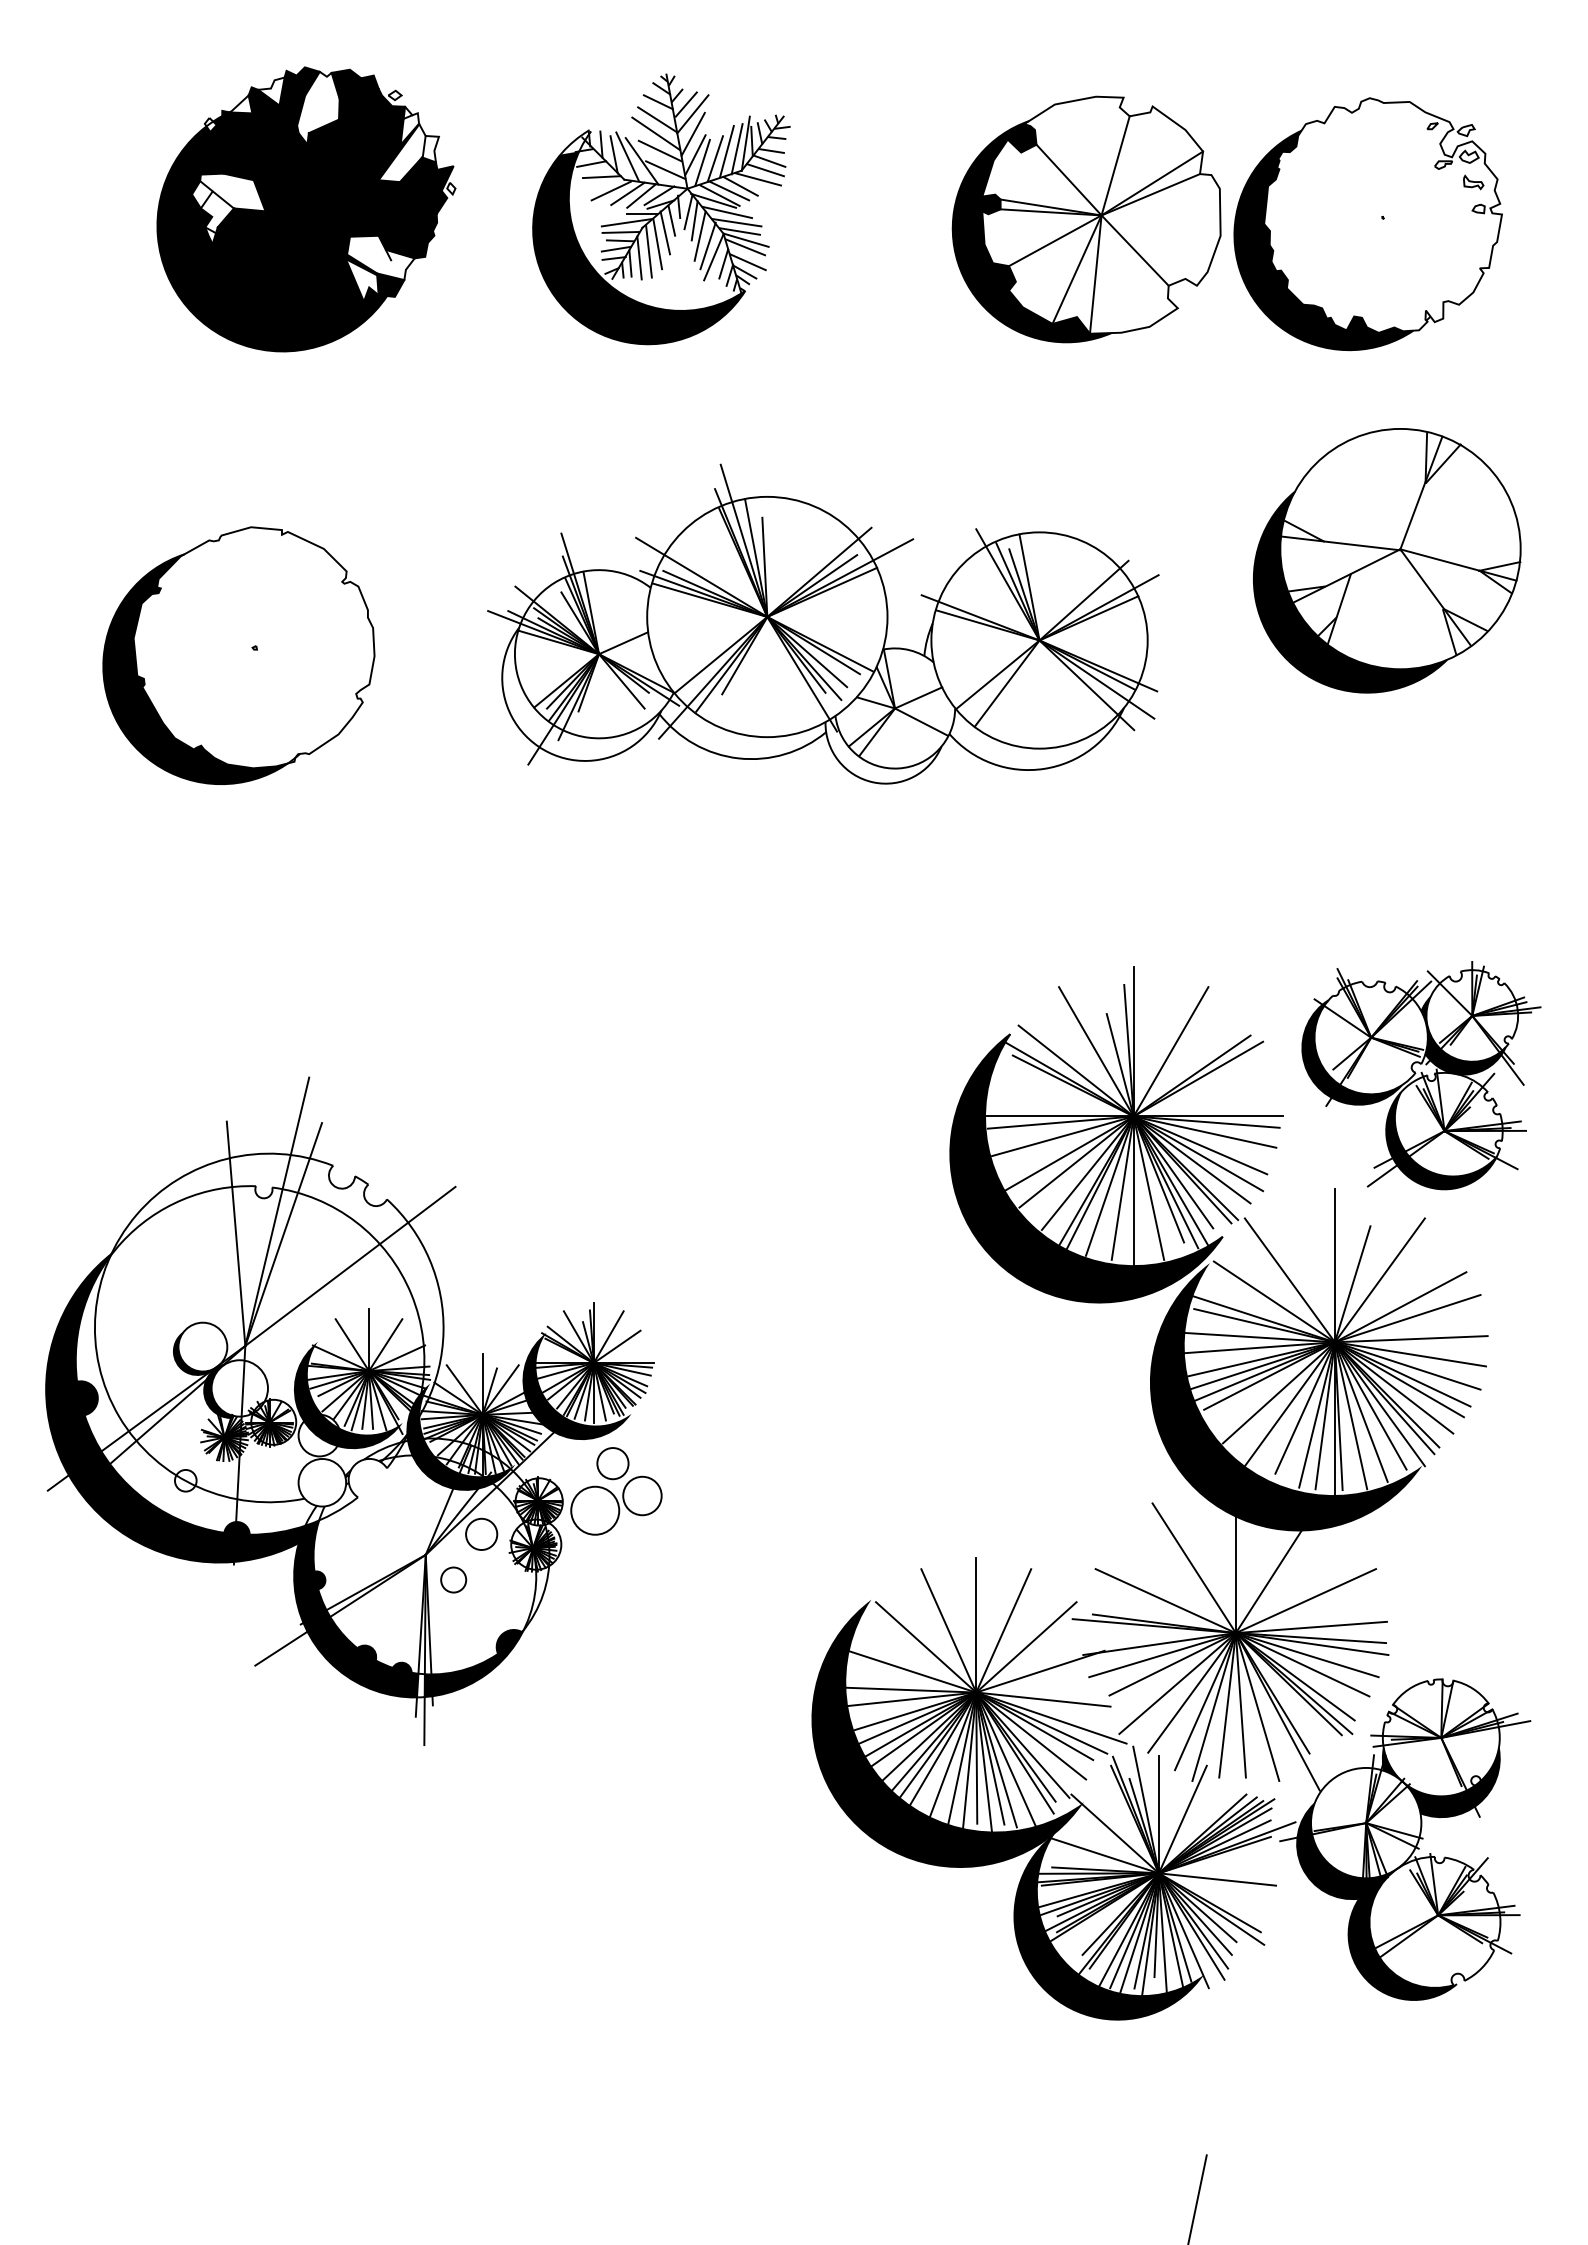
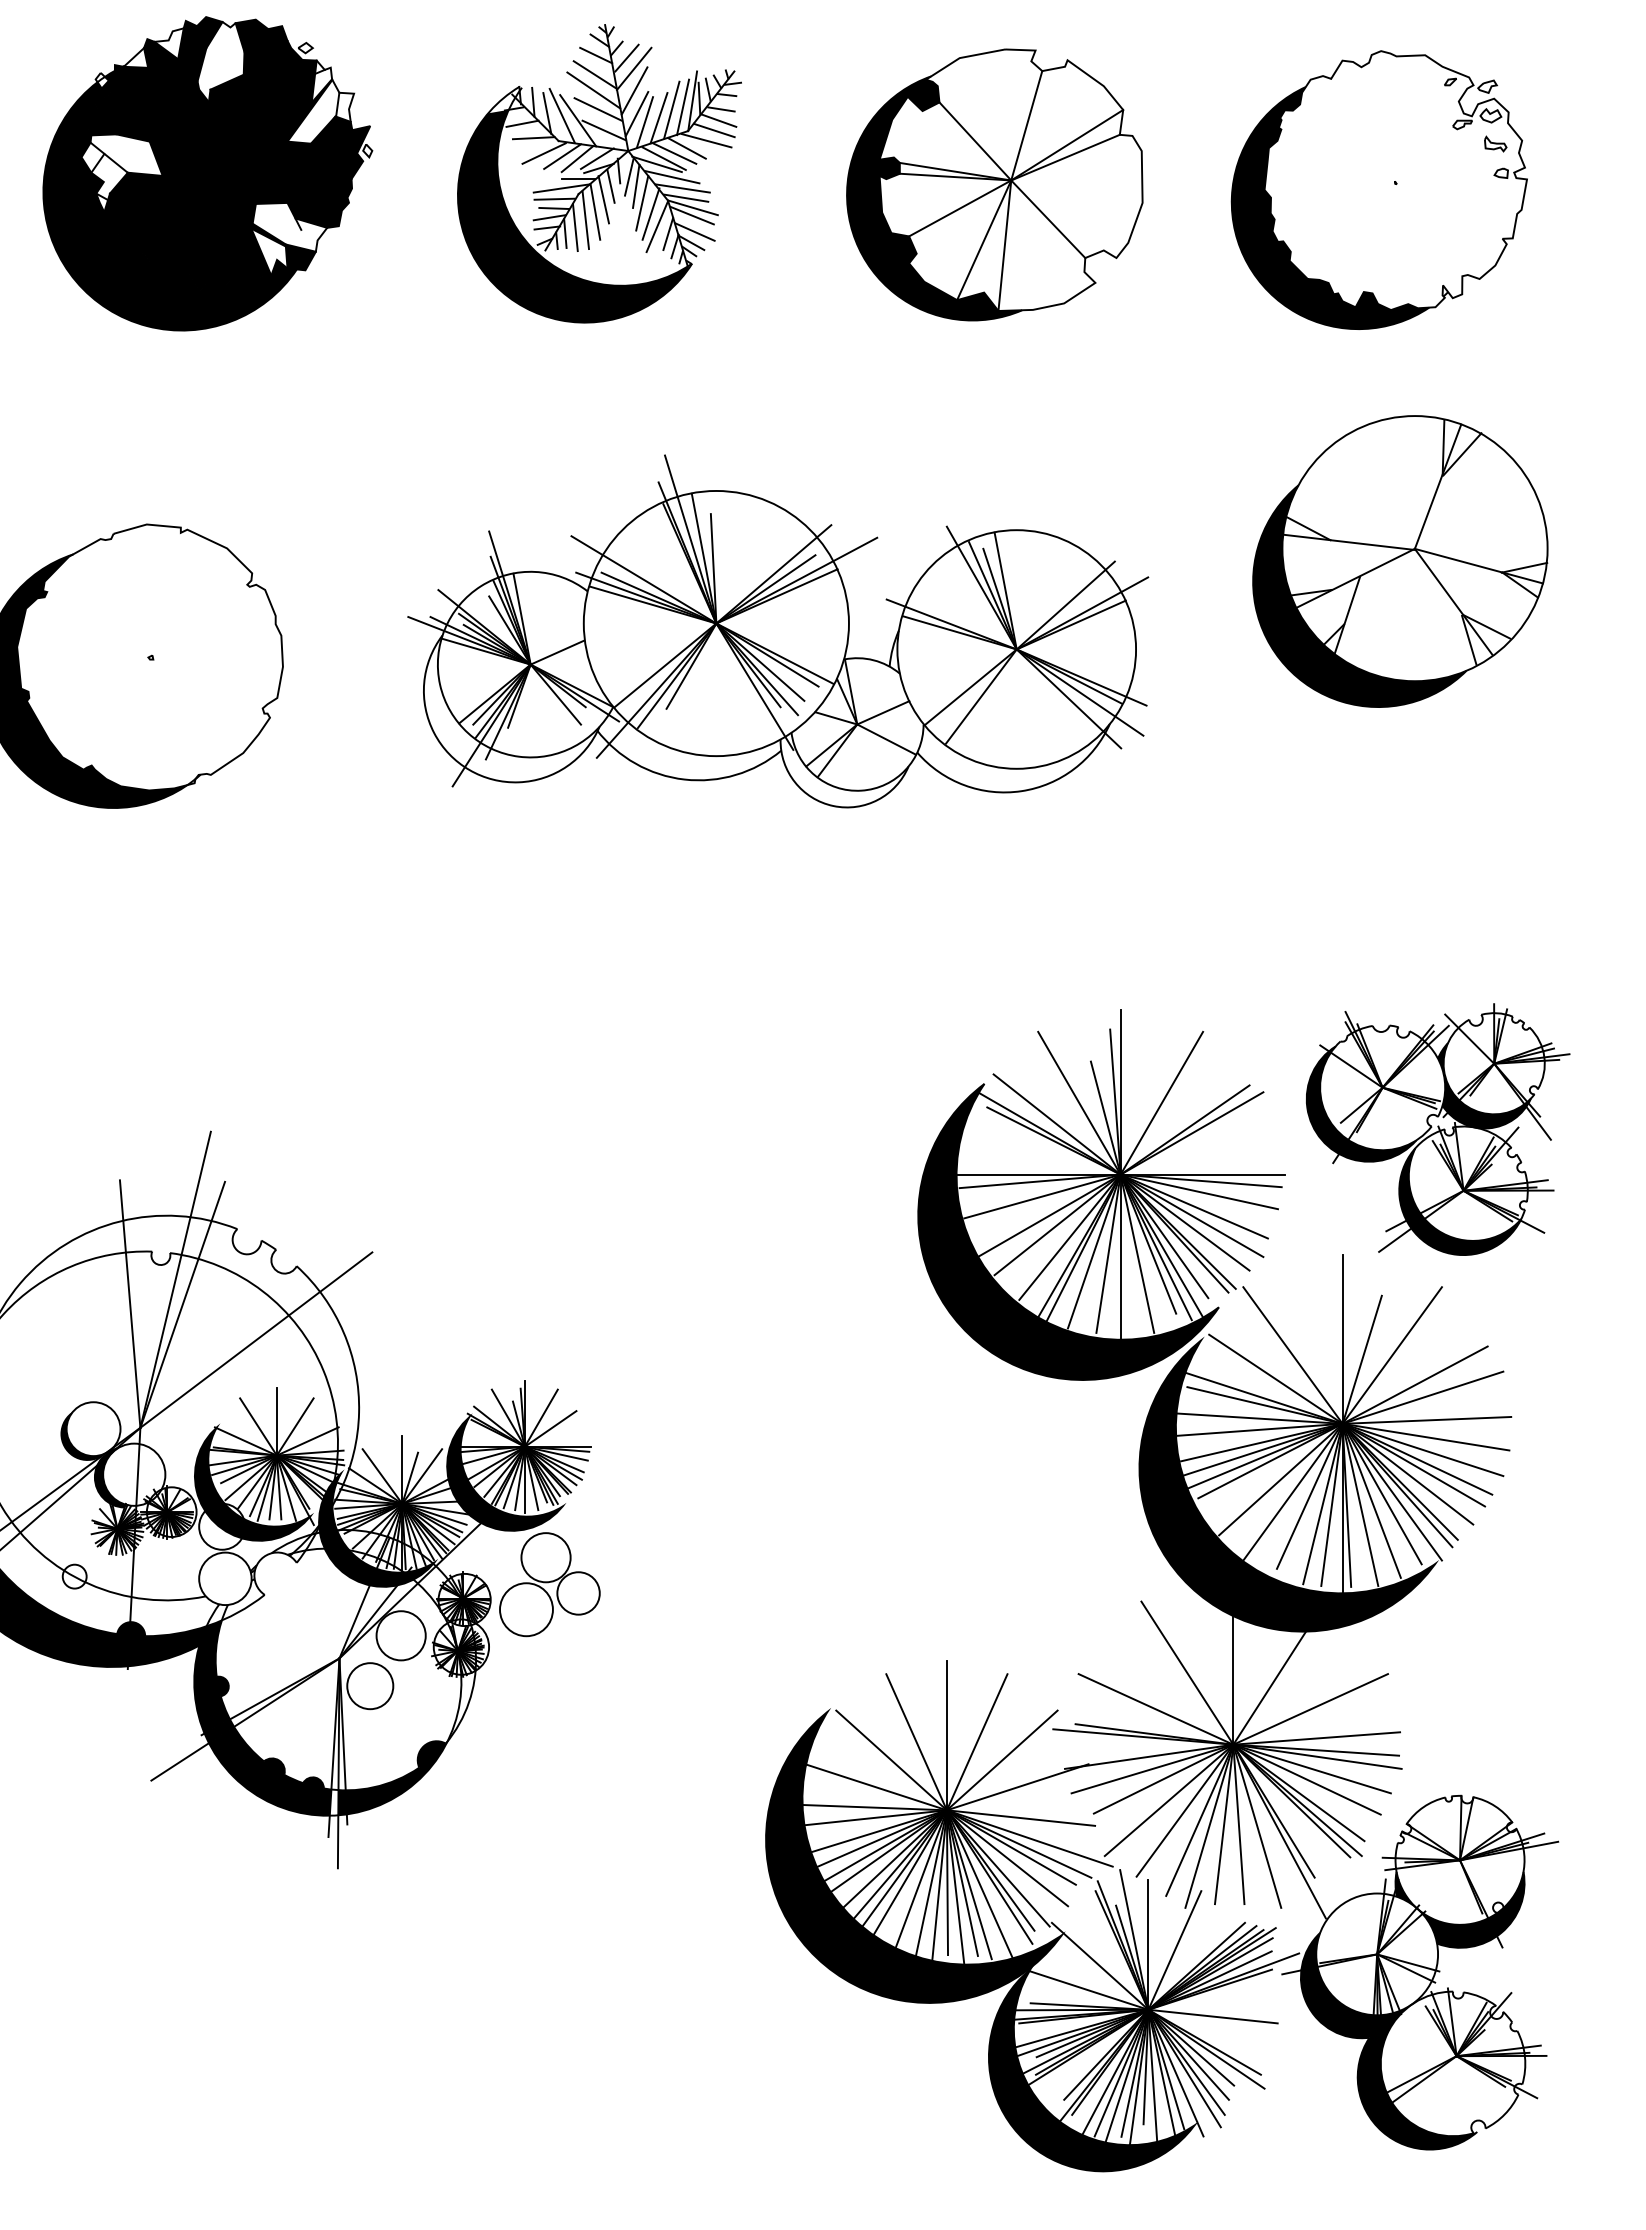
part: (1086, 219) -> (994, 184), moved
circle: (612, 1463) -> (545, 1557), size x1.43
circle: (481, 1534) -> (400, 1635), size x1.43
circle: (453, 1579) -> (370, 1685), size x1.67

